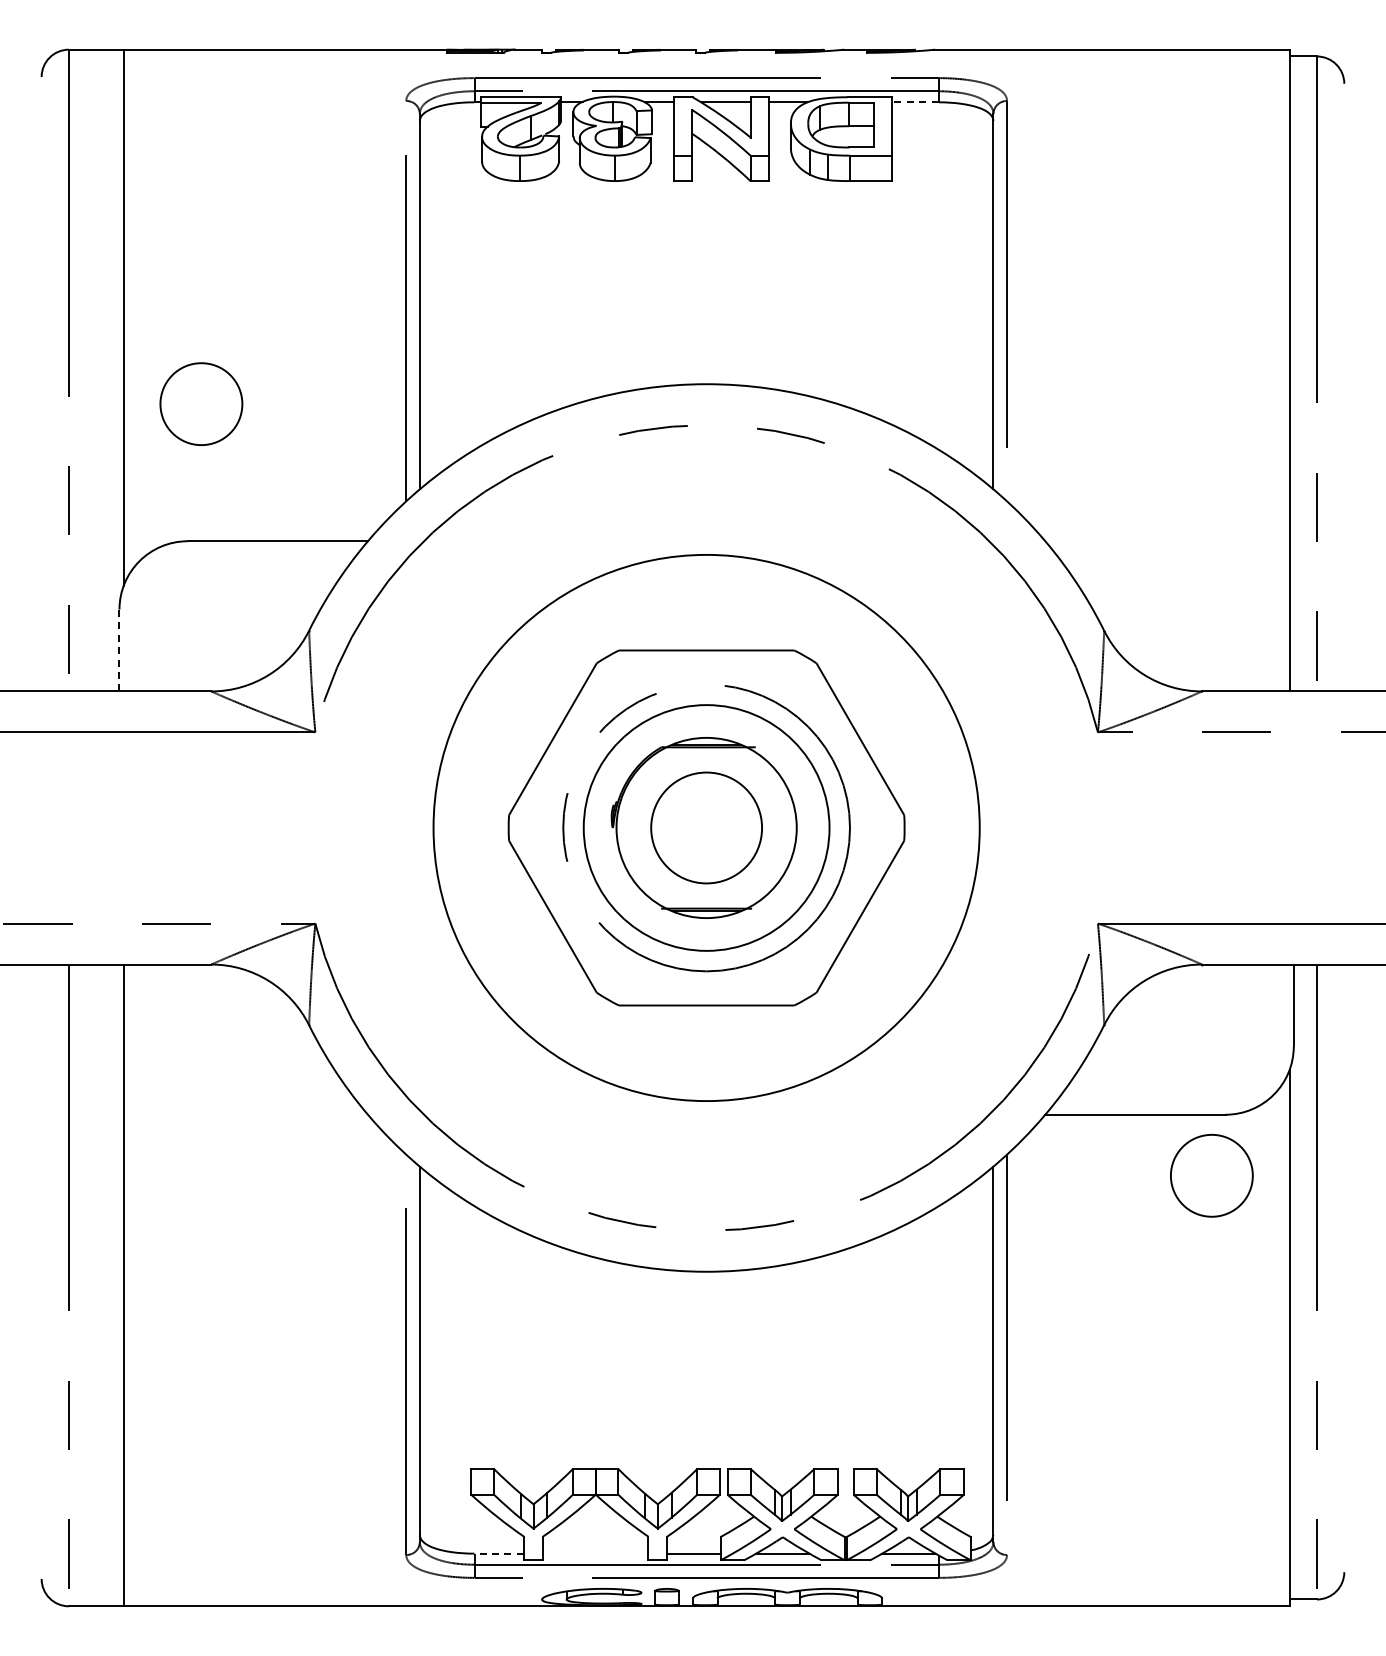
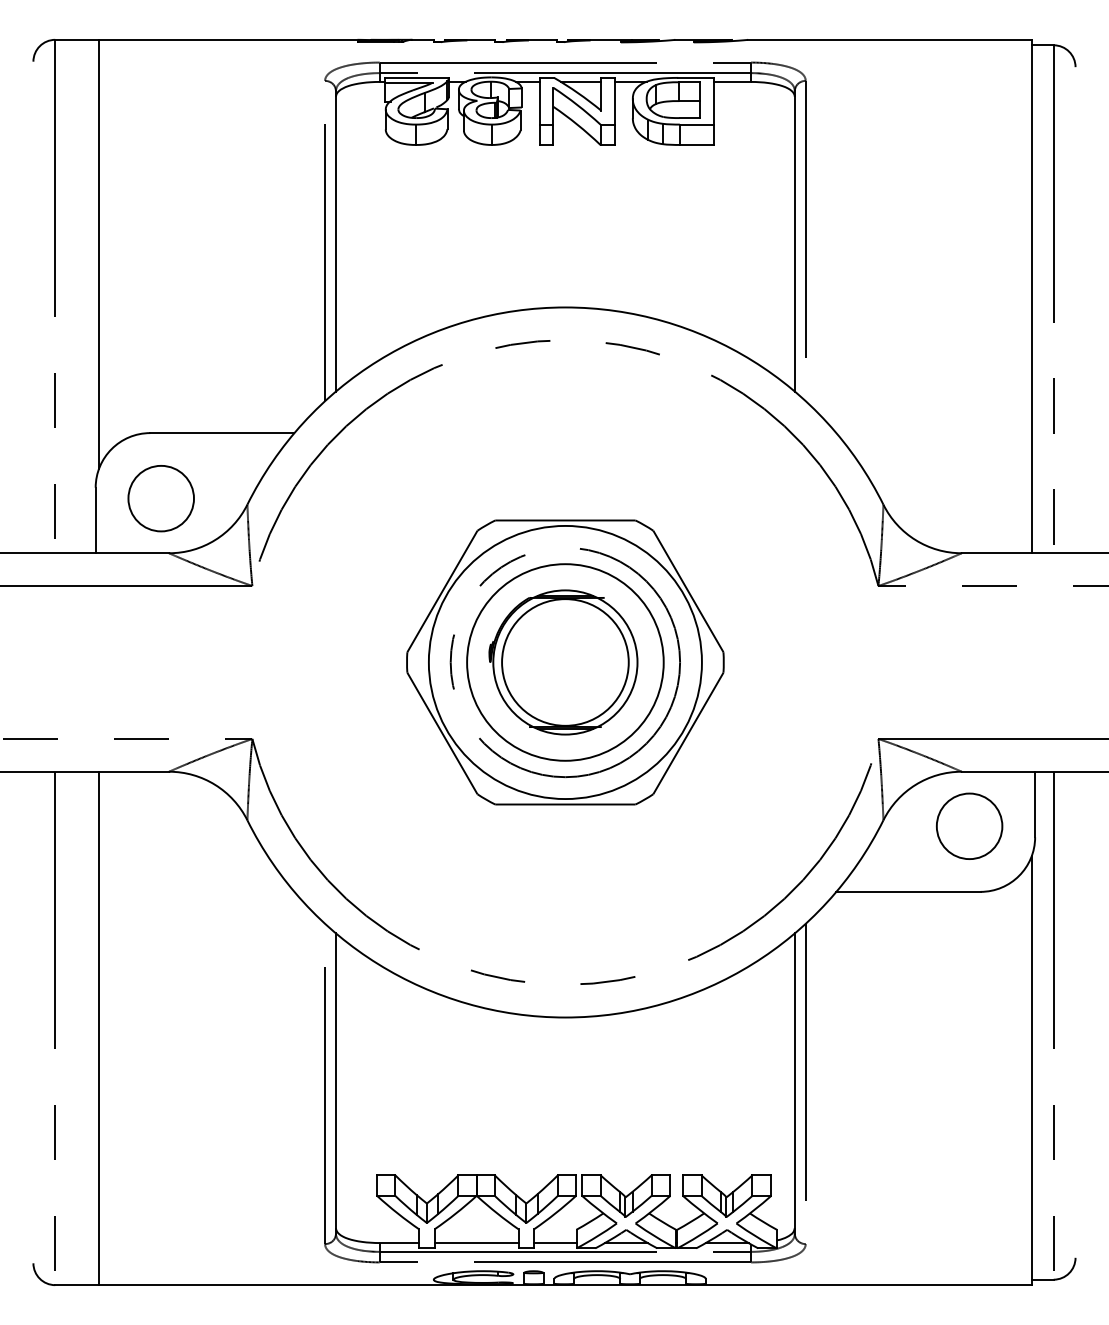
line: (915, 102) -> (732, 82), dashed -> solid
circle: (201, 403) -> (161, 498), moved
line: (119, 650) -> (95, 520), dashed -> solid
circle: (706, 827) -> (565, 662), size x0.62
circle: (706, 827) -> (565, 662), size x1.43
circle: (1211, 1175) -> (969, 826), moved
line: (499, 1553) -> (399, 1242), dashed -> solid
line: (595, 1553) -> (476, 1242), added

